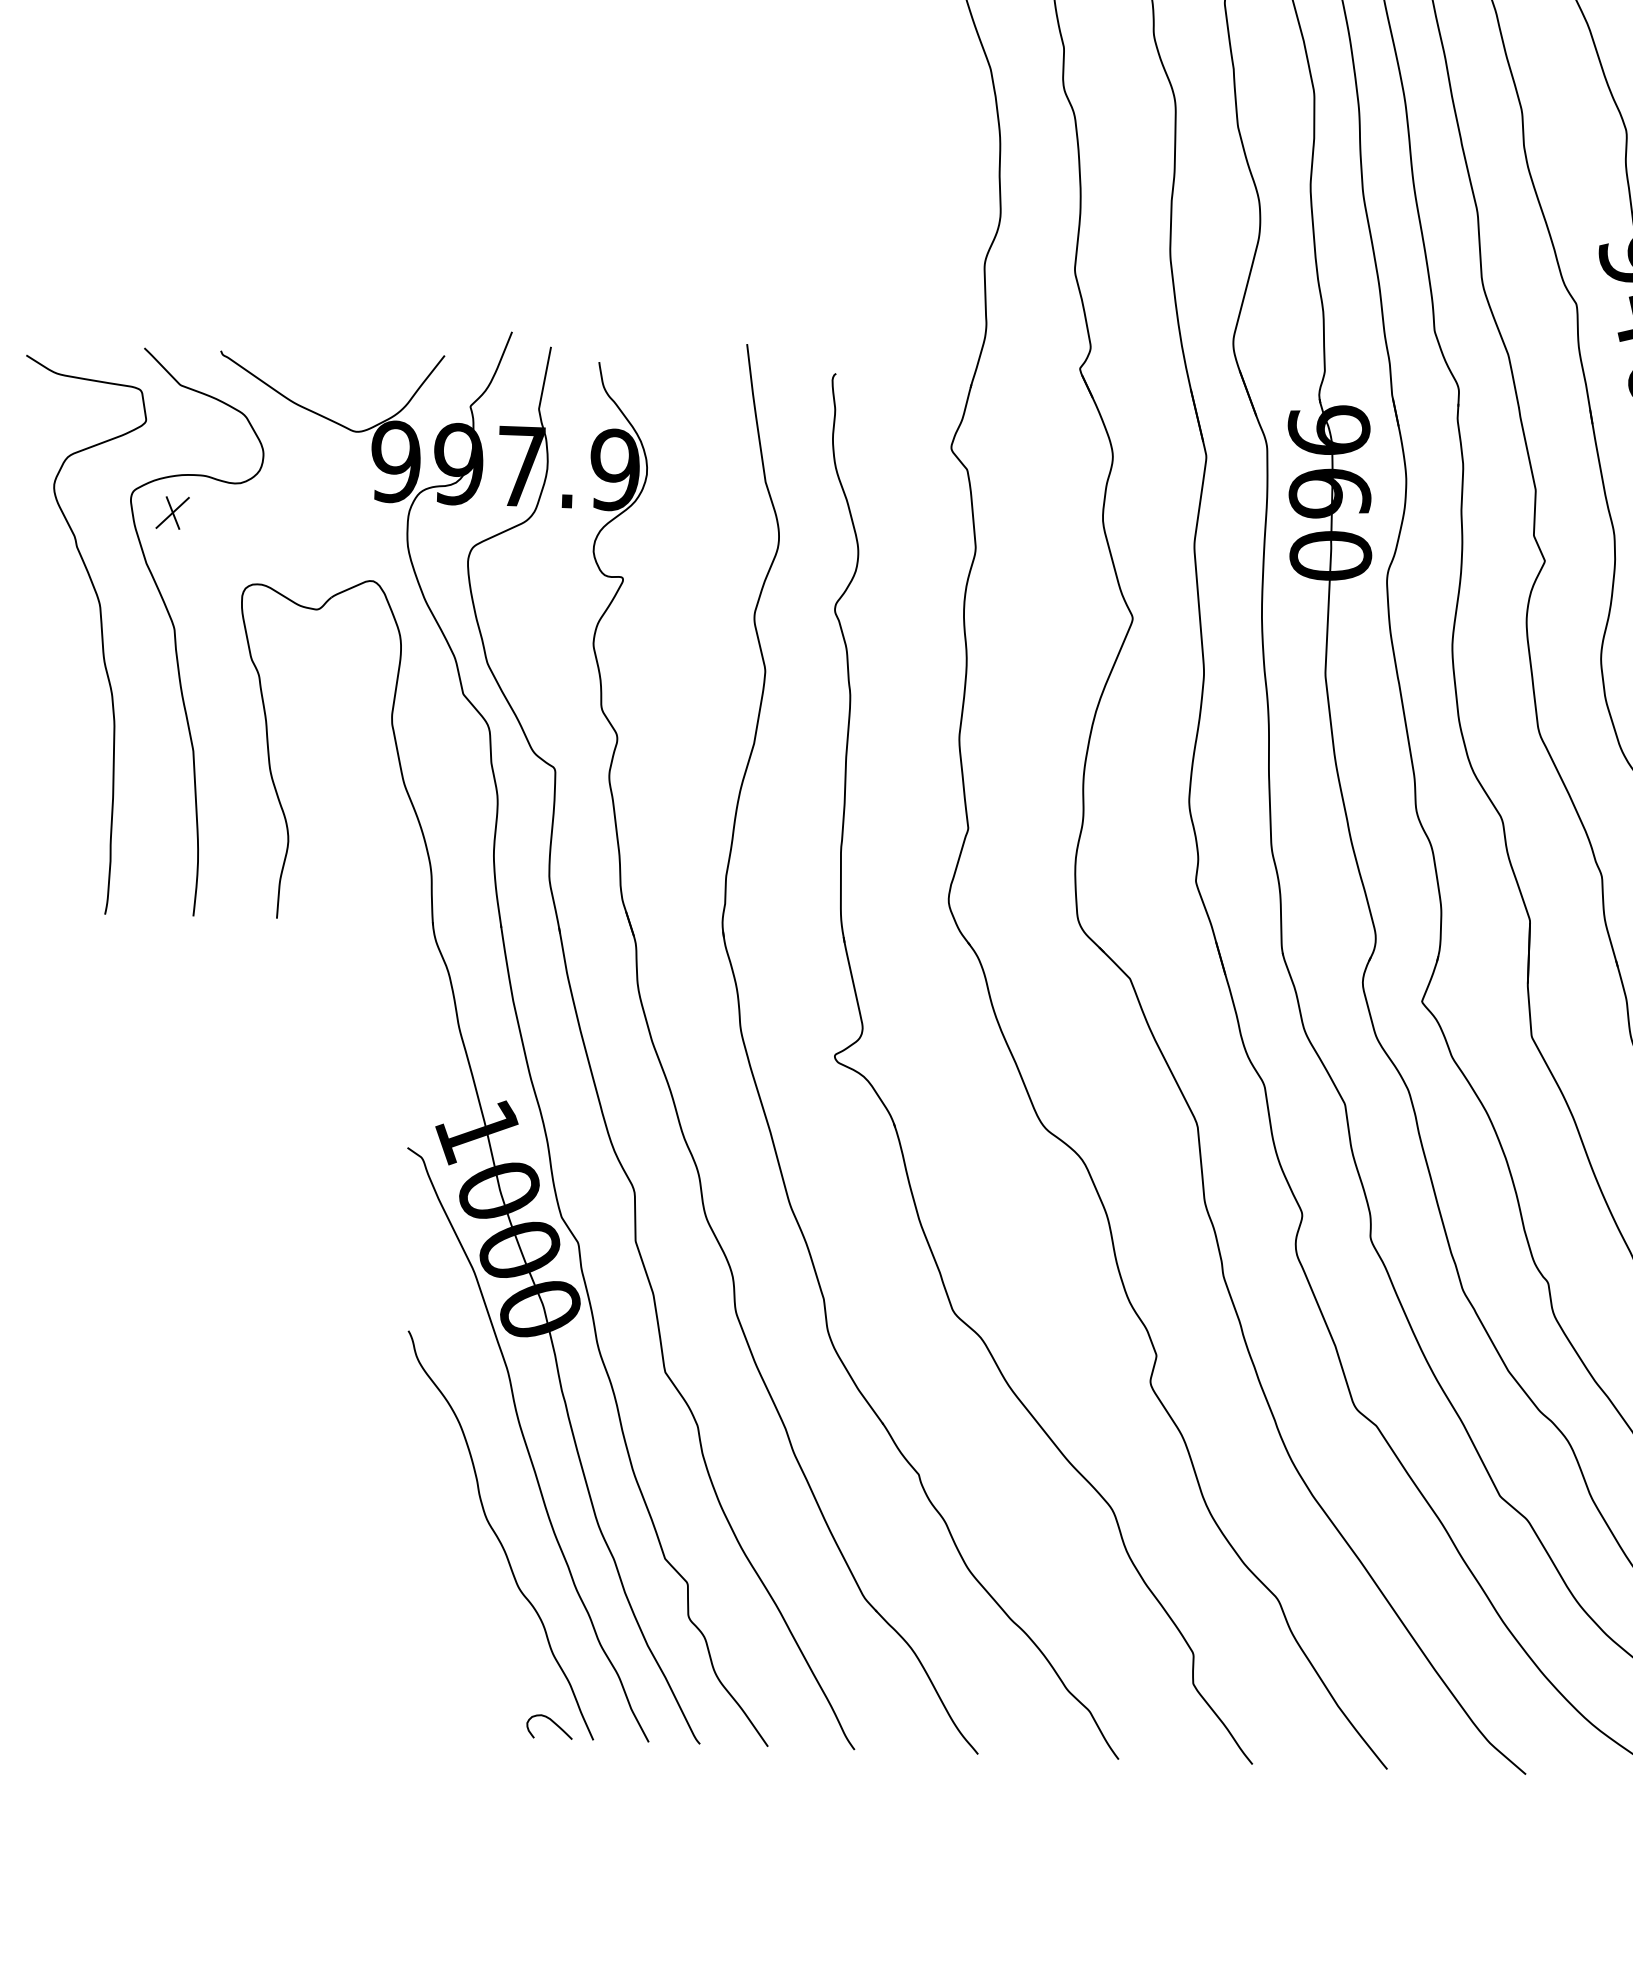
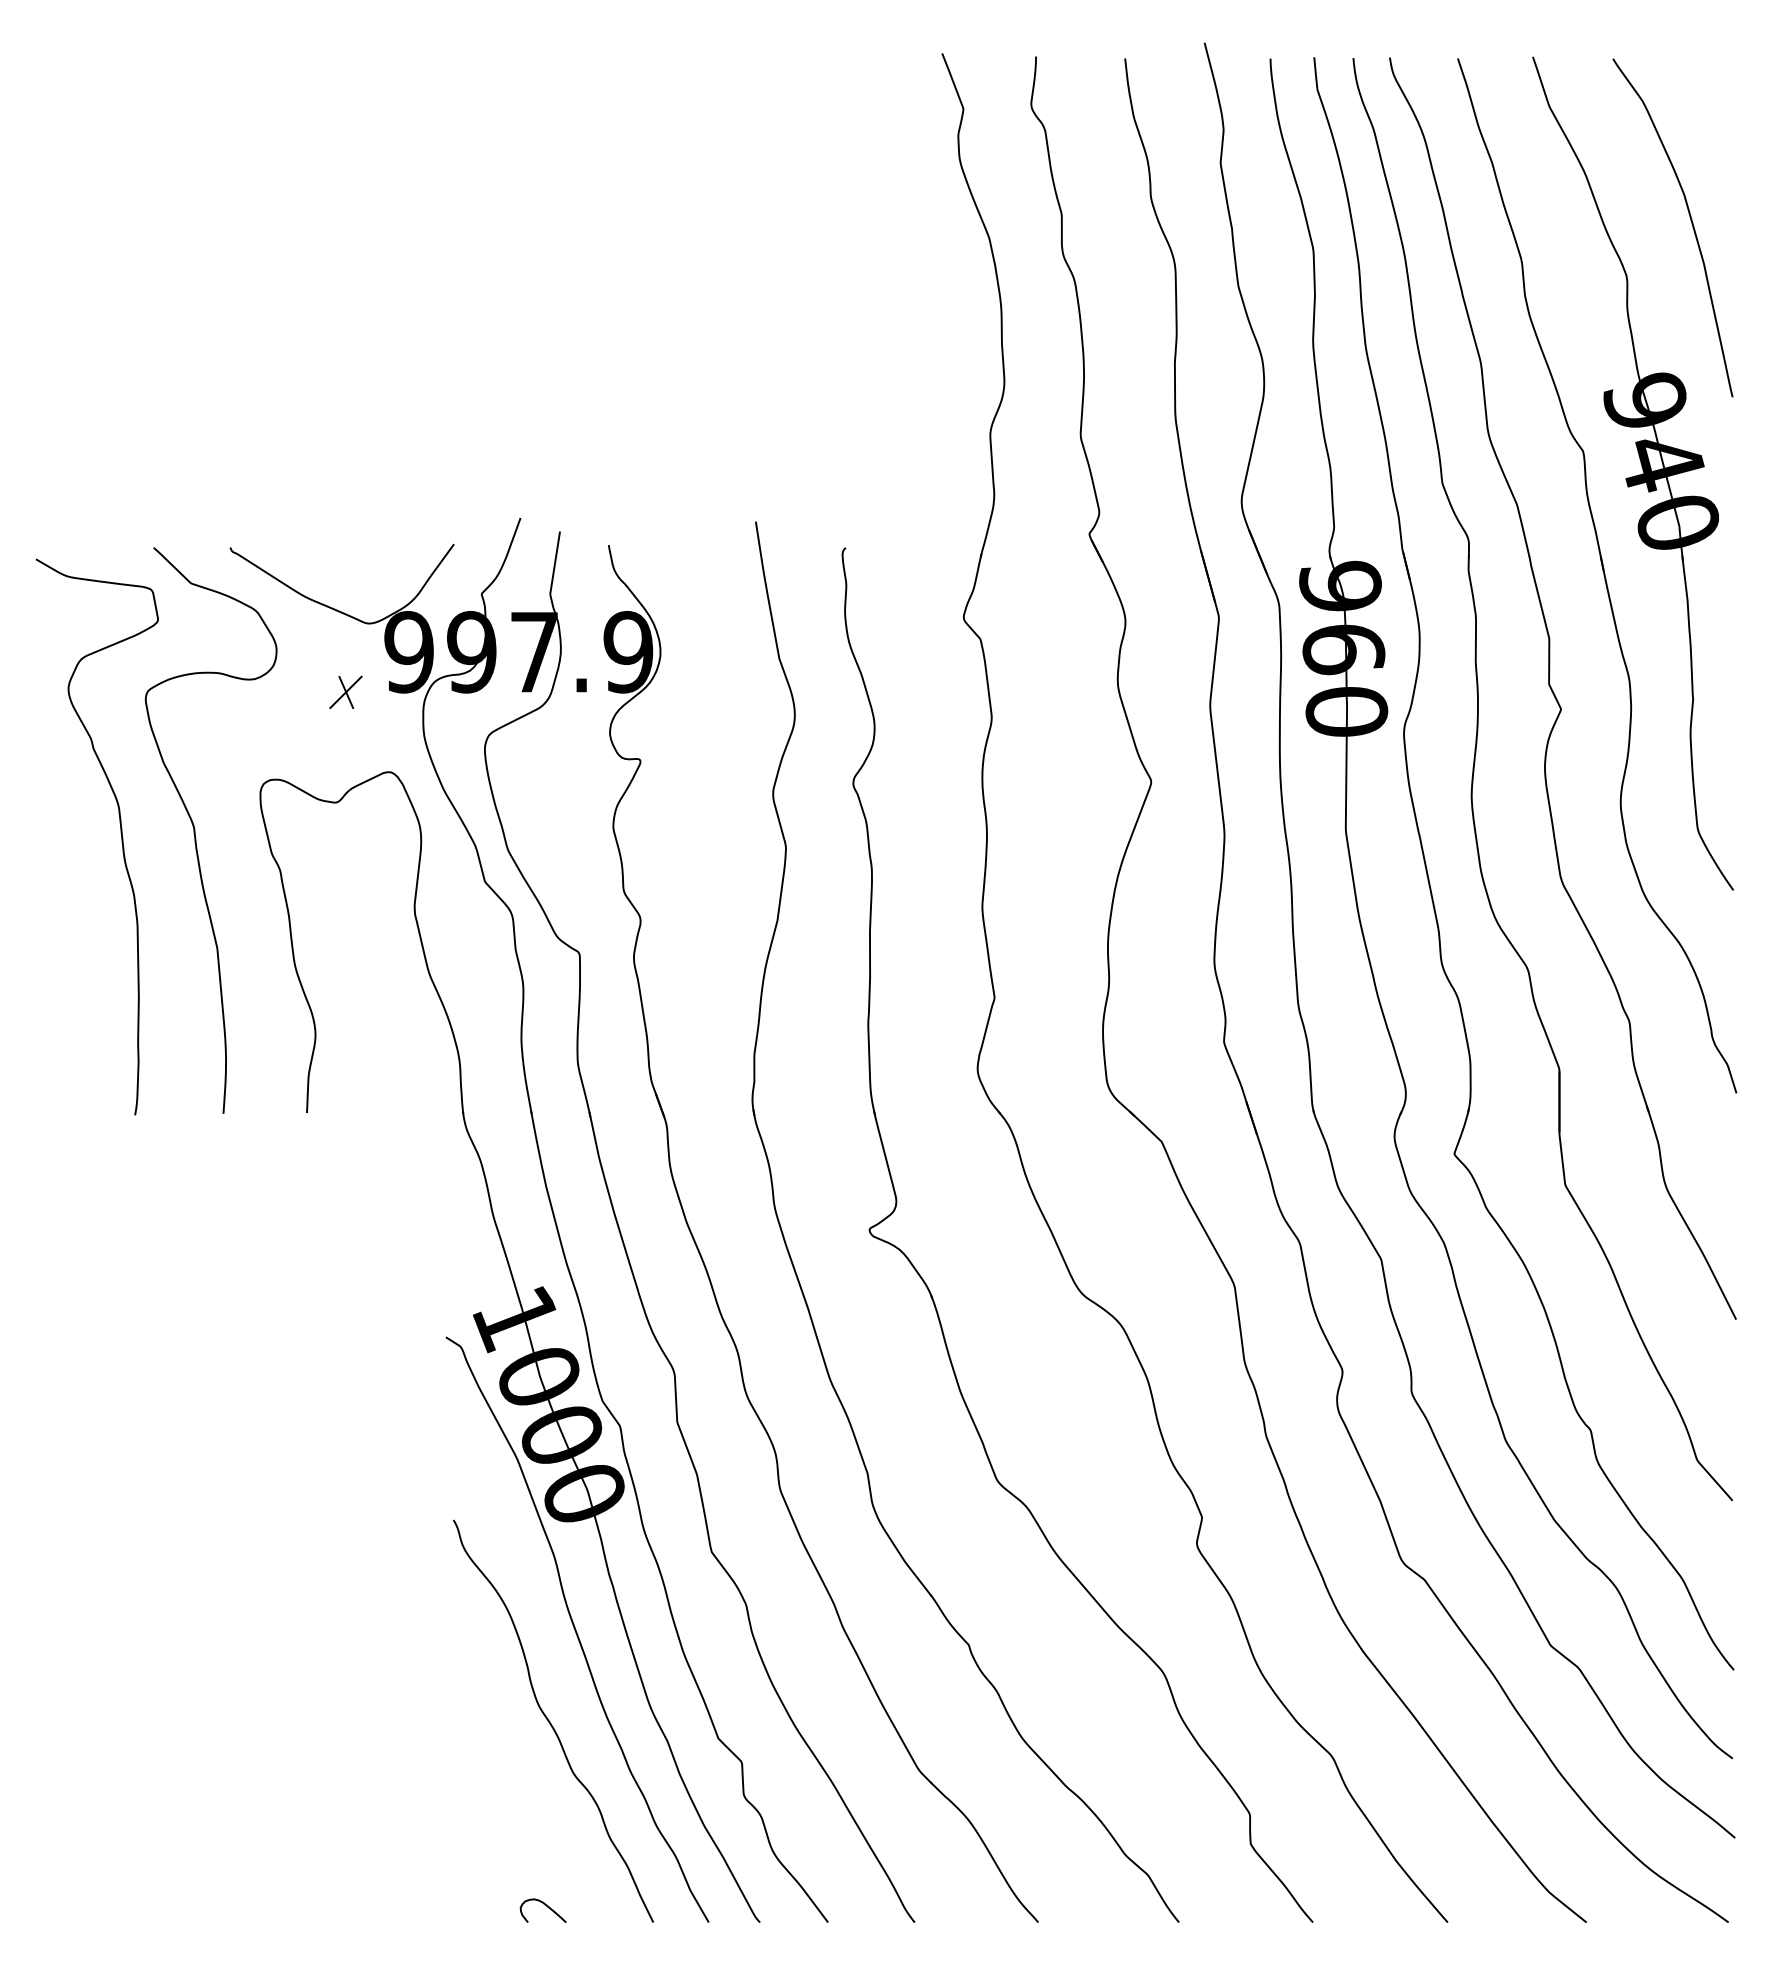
part: (172, 512) -> (345, 691), moved
curve: (553, 1722) -> (546, 1906), moved

